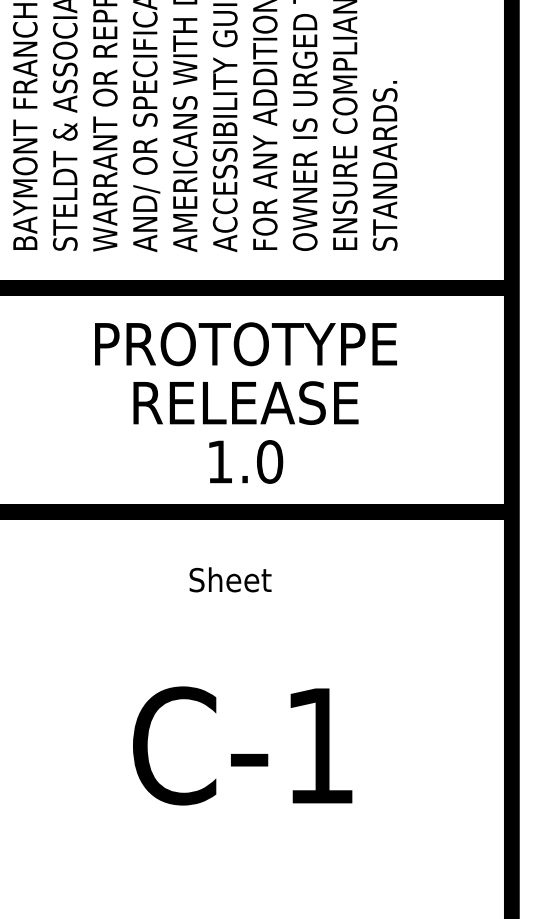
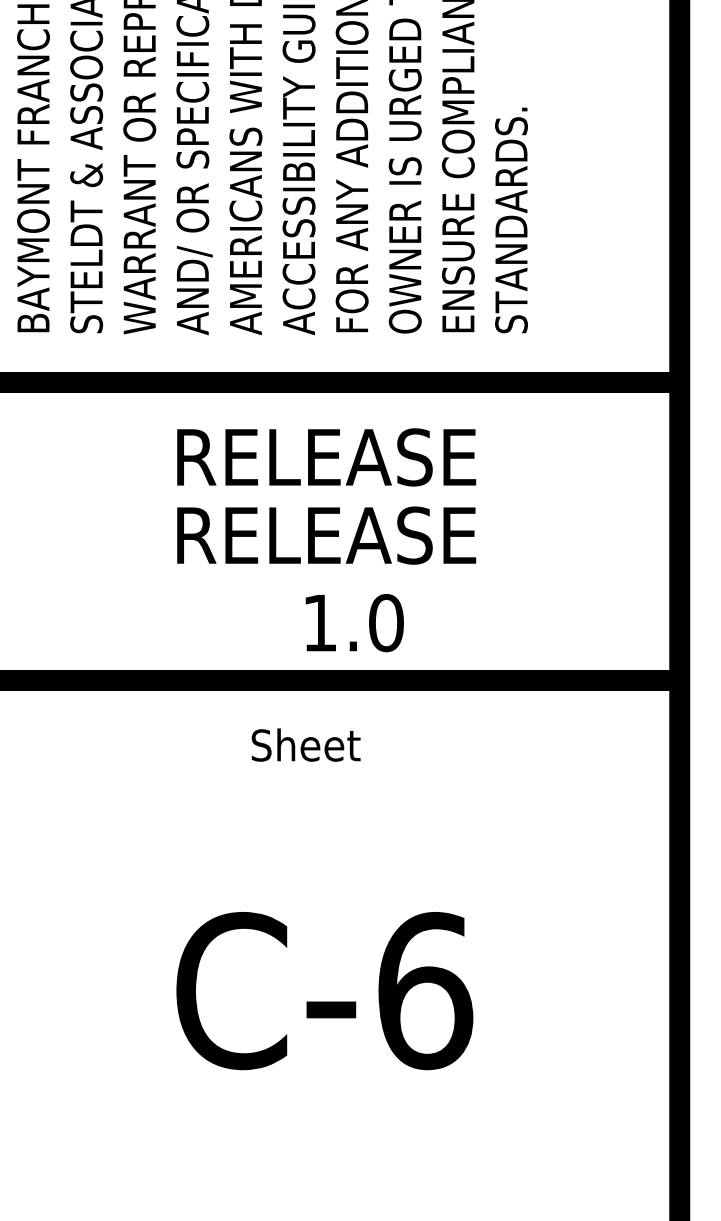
text: (245, 344) -> (325, 457), PROTOTYPE -> RELEASE
text: (246, 461) -> (355, 622), moved
text: (230, 579) -> (306, 744), moved
text: (320, 745) -> (425, 990), C-1 -> C-6

